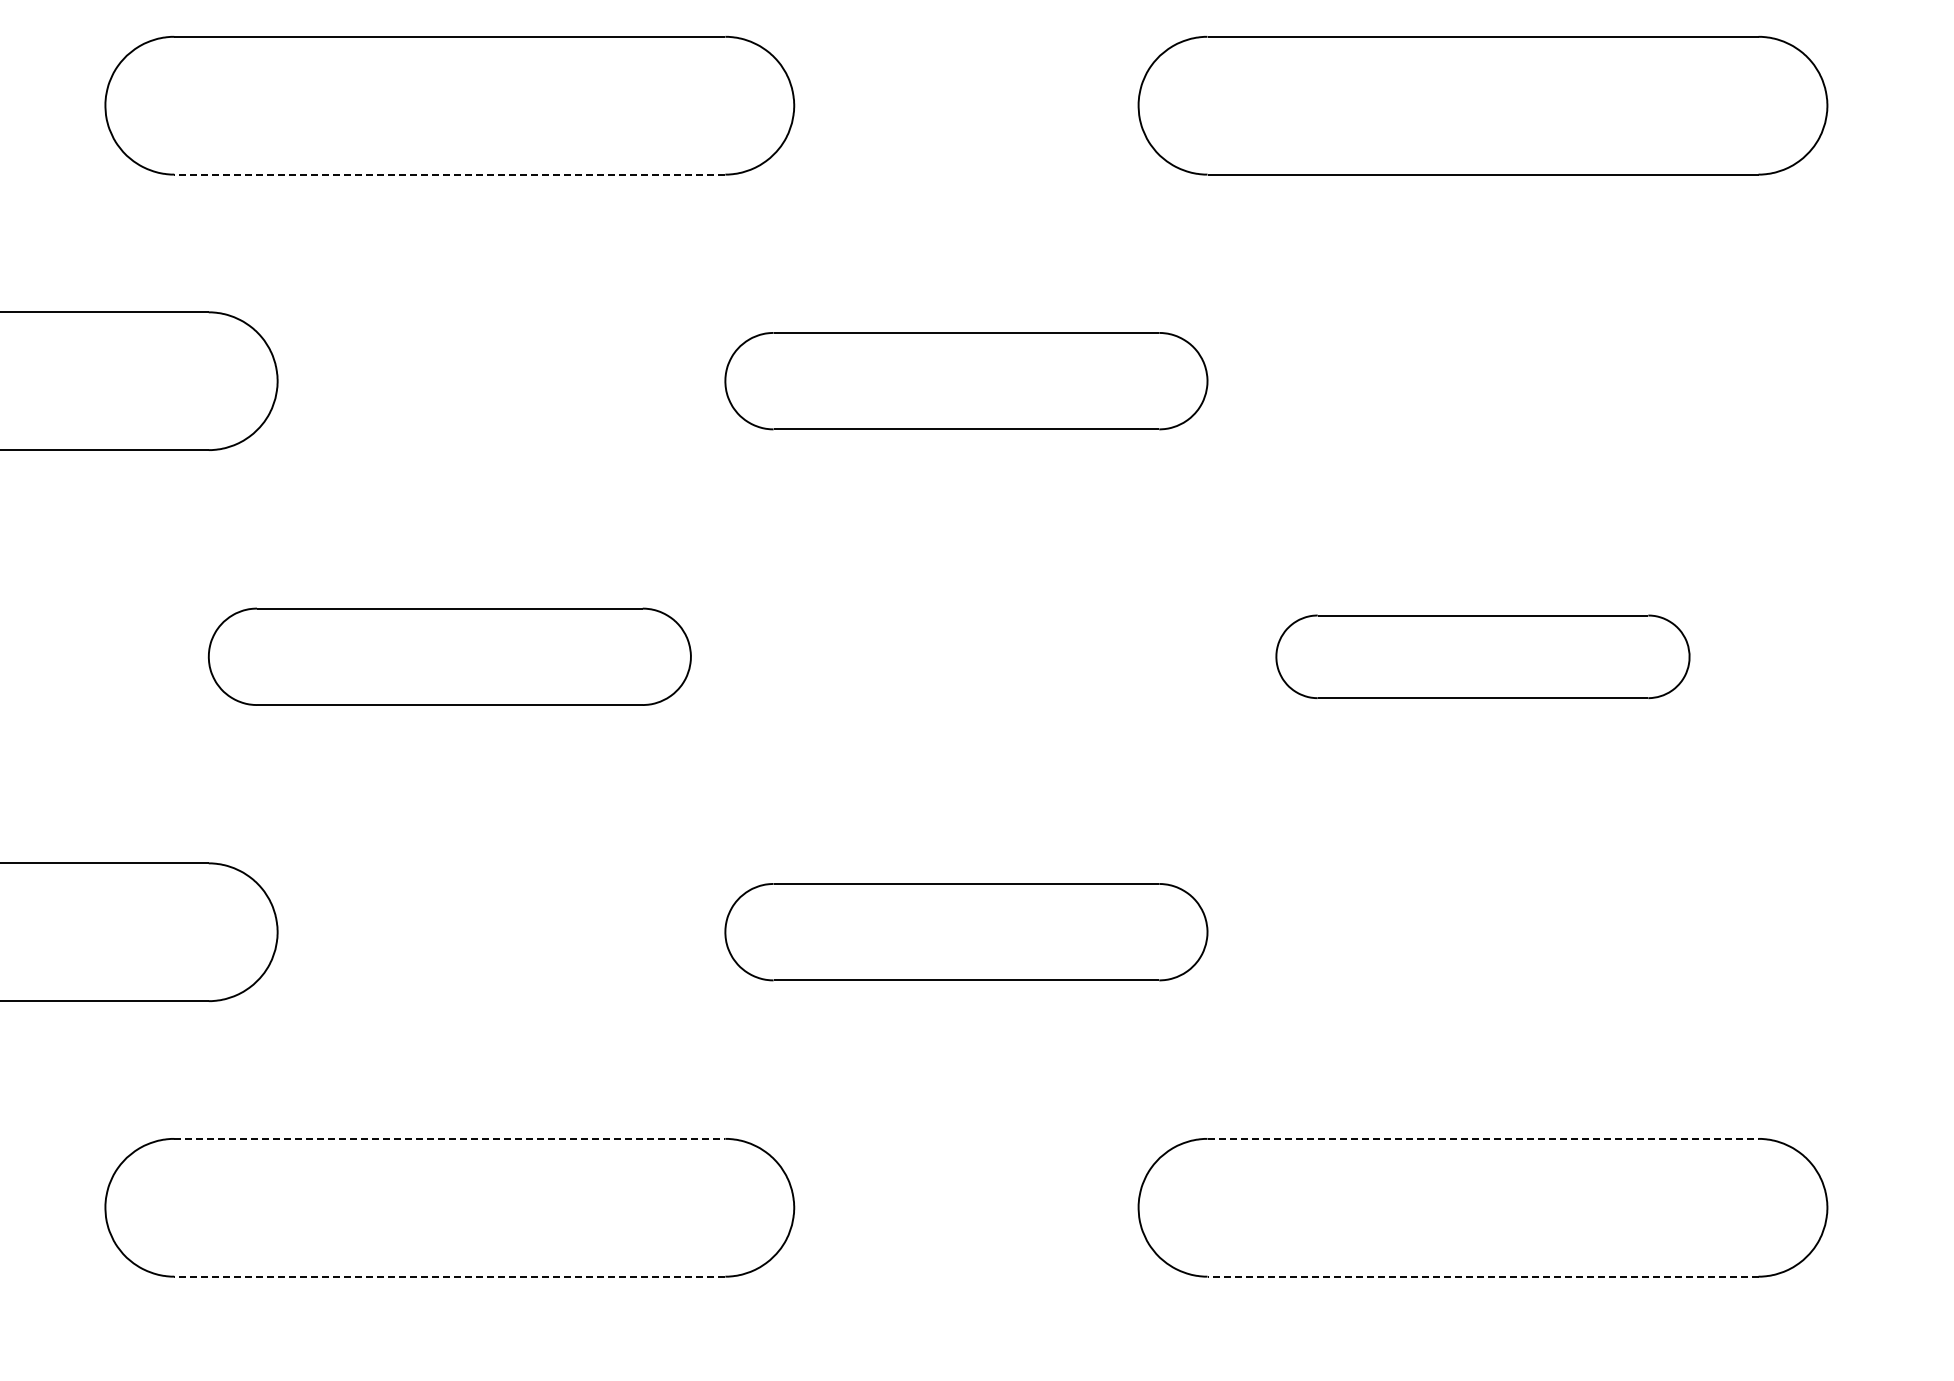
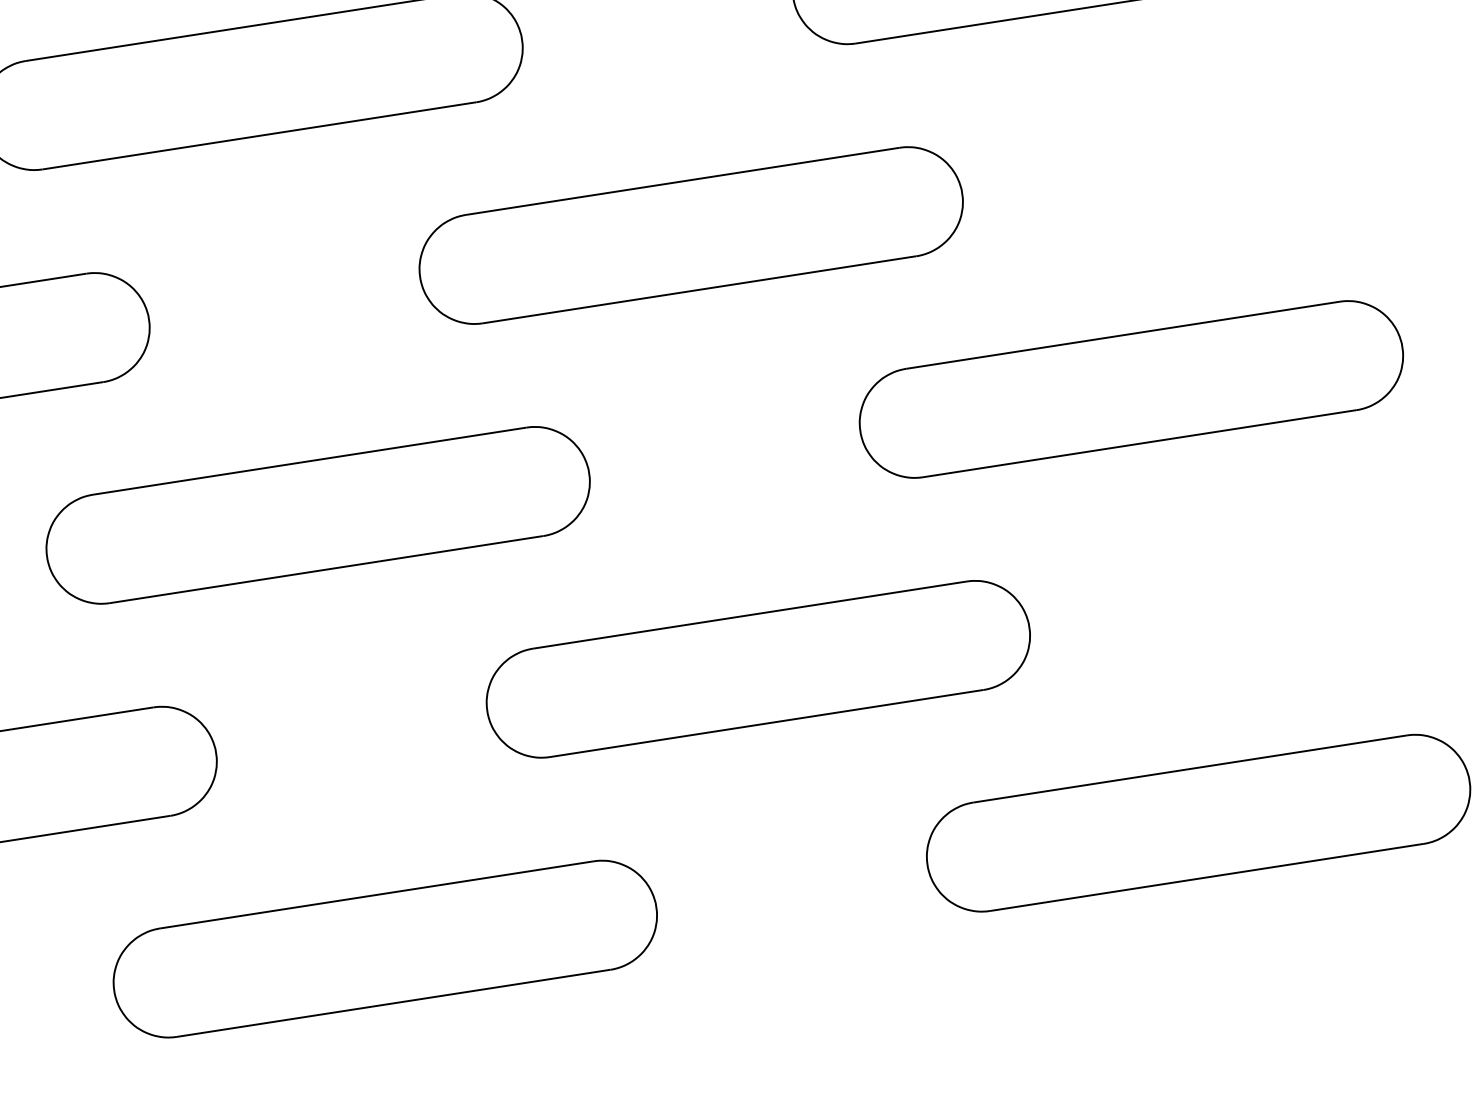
line: (449, 174) -> (259, 135), dashed -> solid
part: (966, 380) -> (691, 234), size x1.43
part: (449, 656) -> (317, 515), size x1.43
part: (1482, 656) -> (1131, 389), size x1.67
part: (966, 931) -> (758, 668), size x1.43
line: (449, 1138) -> (376, 894), dashed -> solid
line: (1483, 1138) -> (1190, 768), dashed -> solid
line: (449, 1276) -> (393, 1003), dashed -> solid
line: (1483, 1276) -> (1207, 877), dashed -> solid

